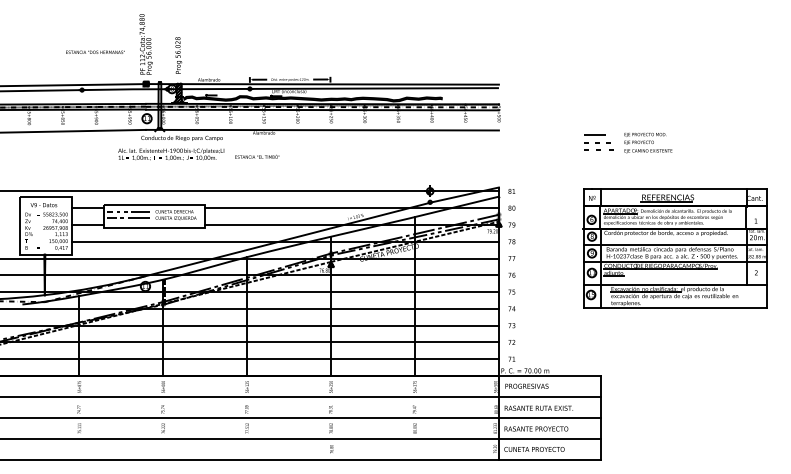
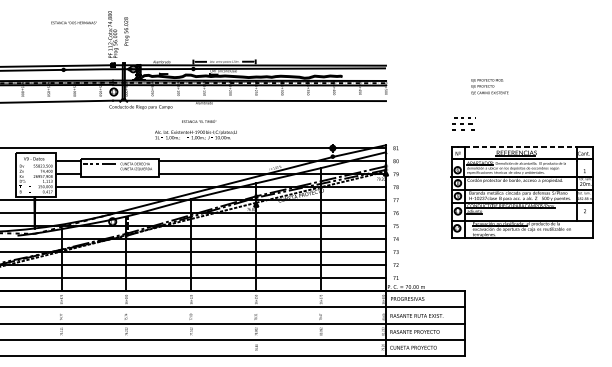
text: (95, 51) -> (74, 22), moved
text: (178, 55) -> (126, 31), moved
part: (598, 142) -> (462, 123), moved
text: (648, 142) -> (490, 86), moved
text: (171, 154) -> (196, 135), moved
line: (673, 189) -> (520, 146), solid -> dashed
line: (128, 218) -> (99, 169), removed

